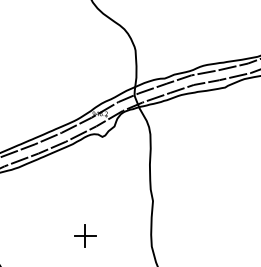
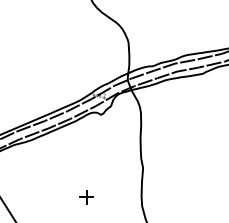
part: (84, 236) -> (86, 197), size x0.71

